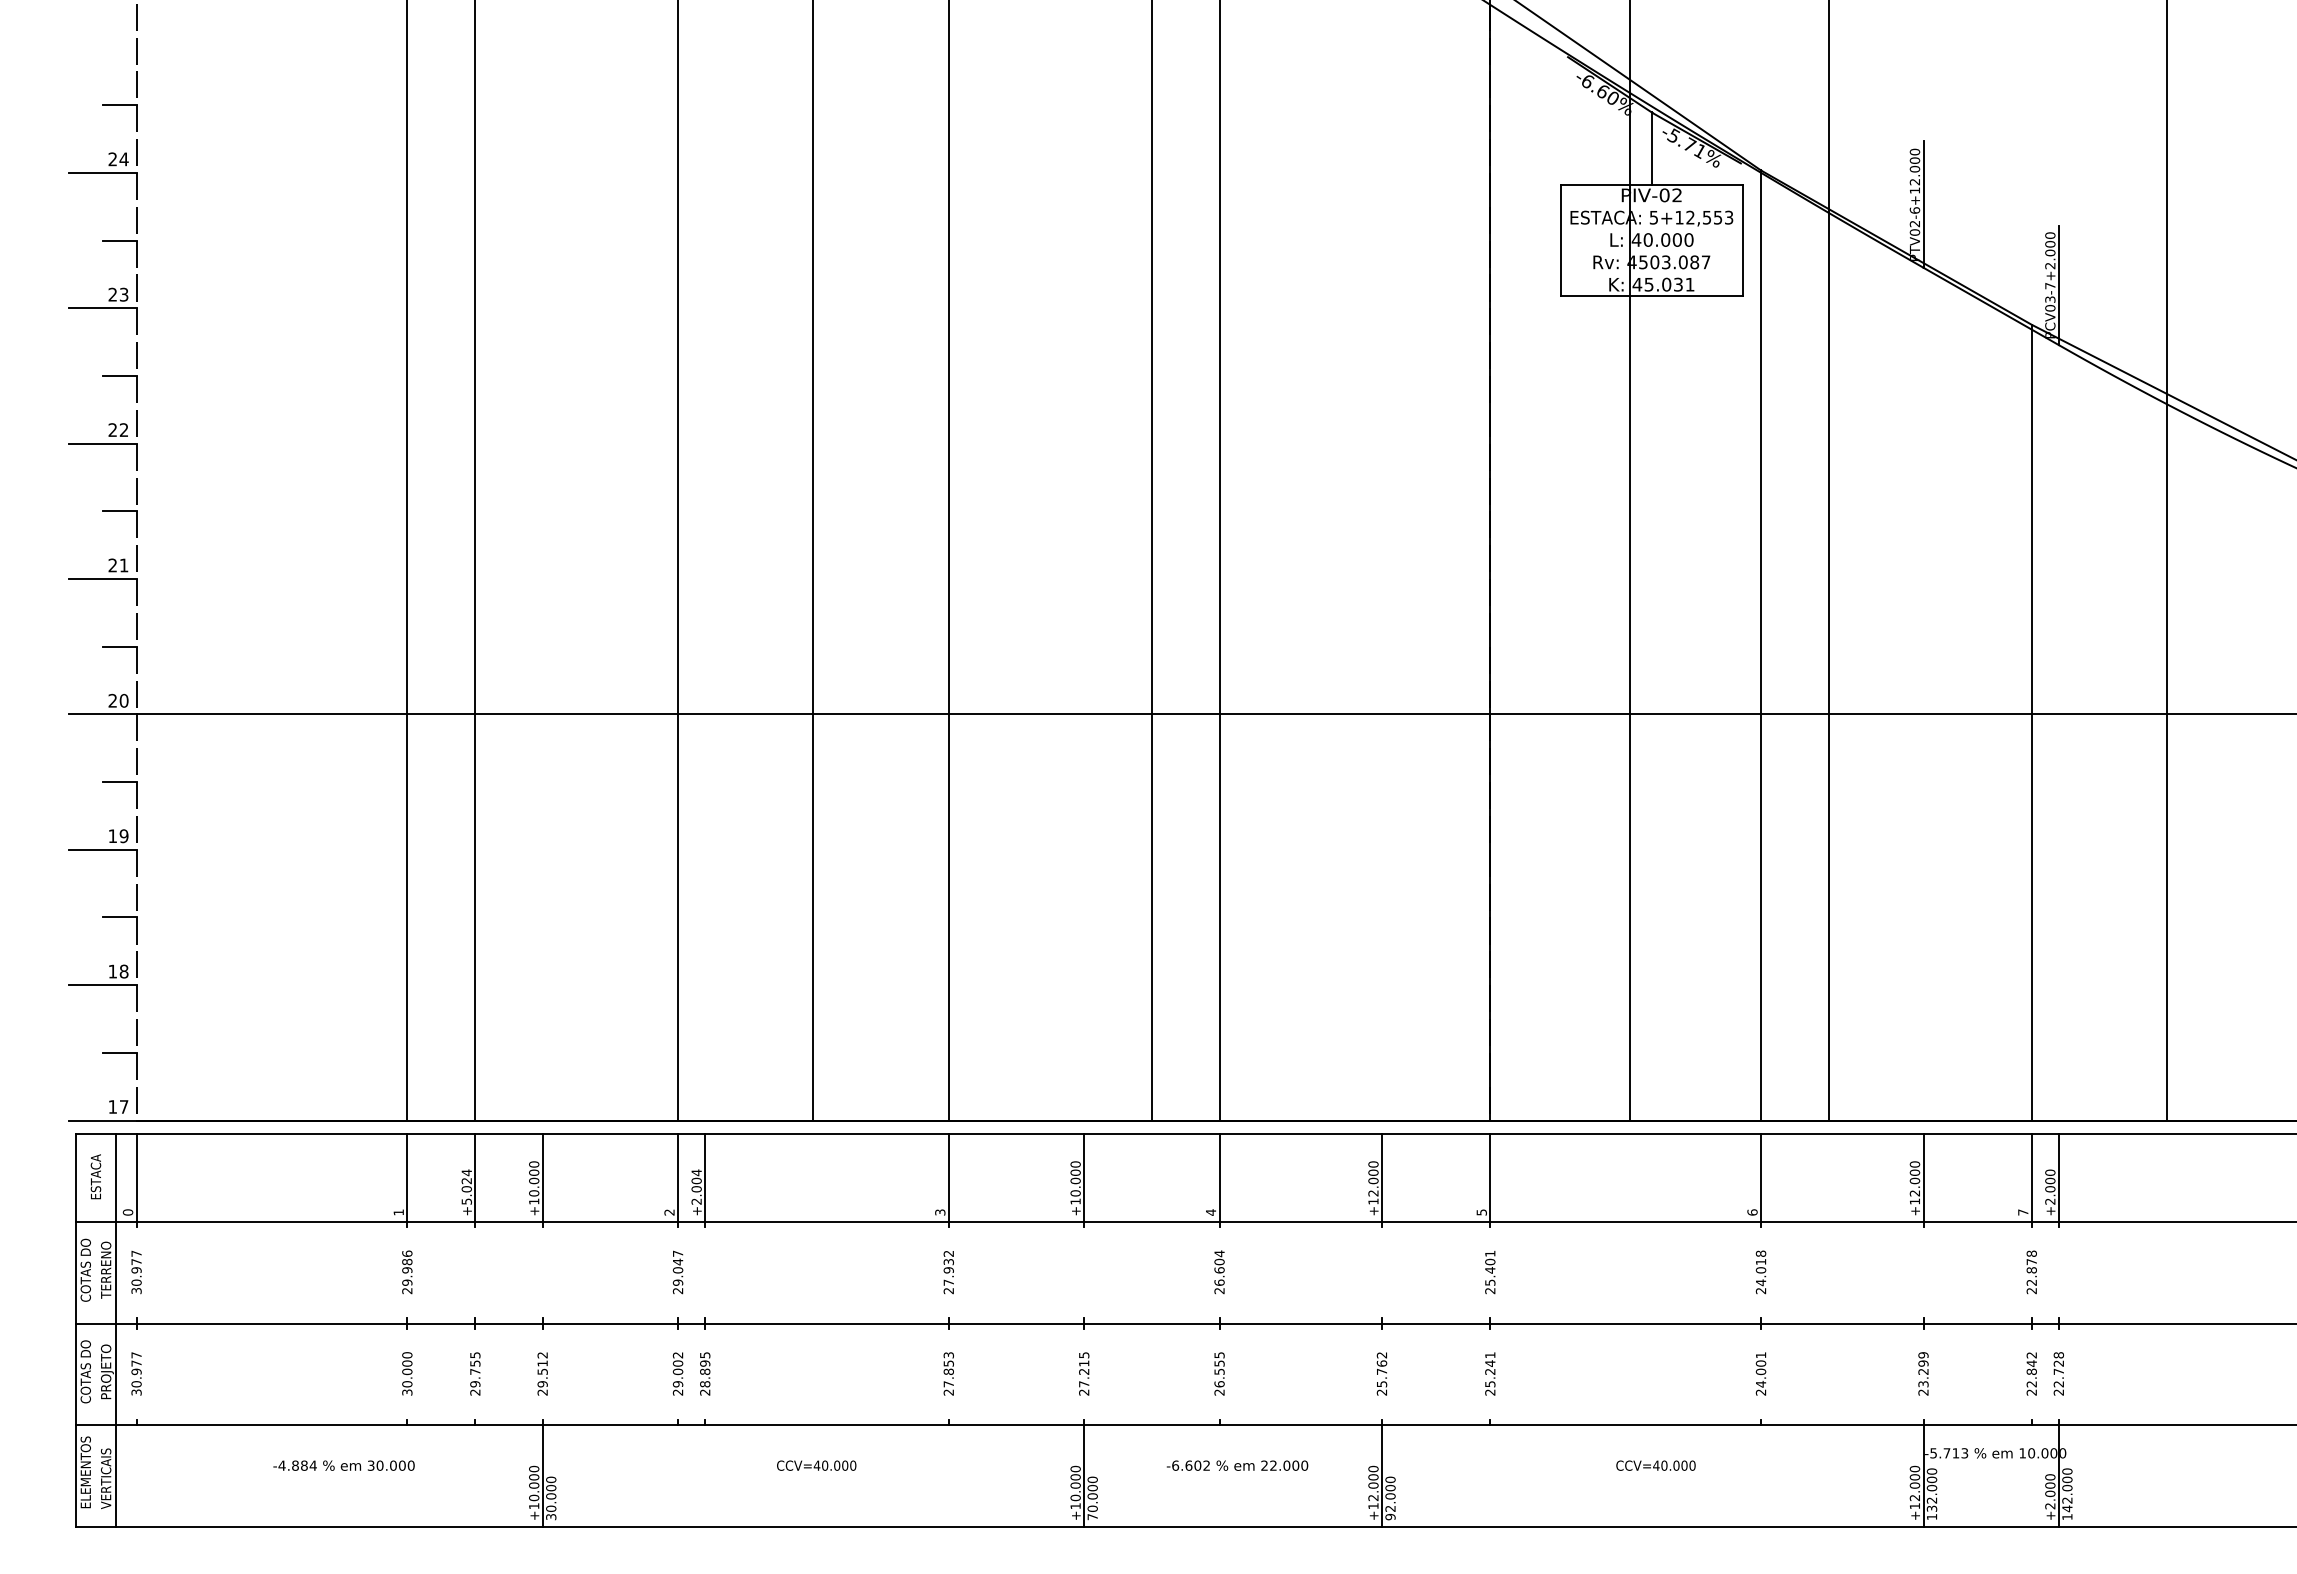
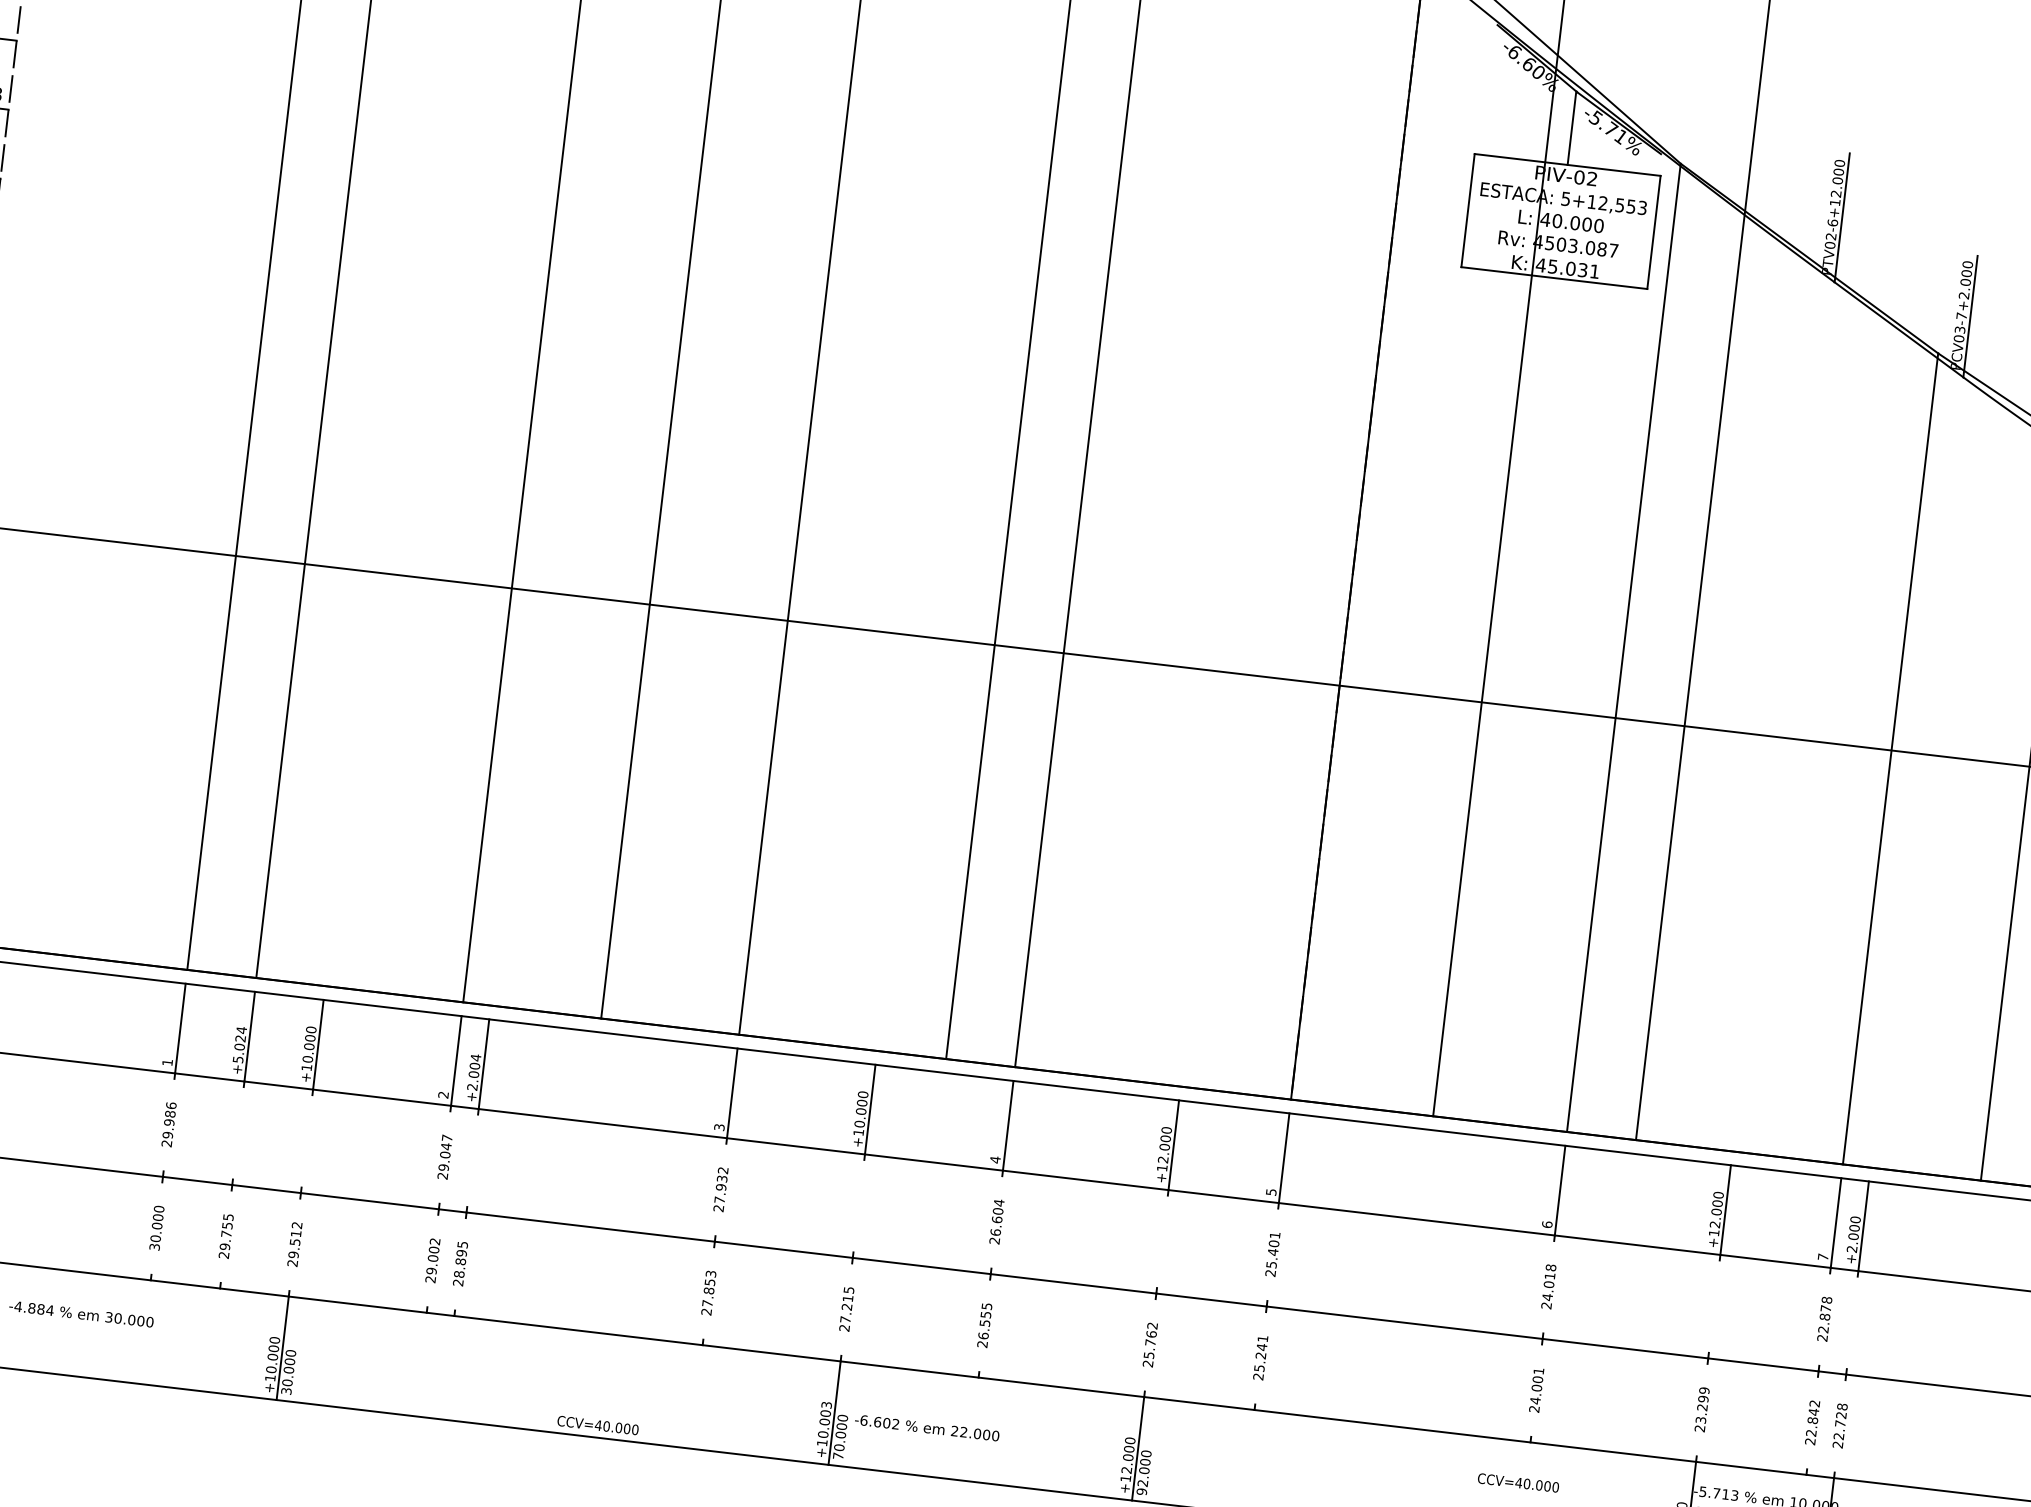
text: (816, 1465) -> (597, 1425), moved
text: (1237, 1465) -> (927, 1427), moved
text: (1655, 1465) -> (1517, 1482), moved
text: (1075, 1468) -> (826, 1404), +10.000 -> +10.003

